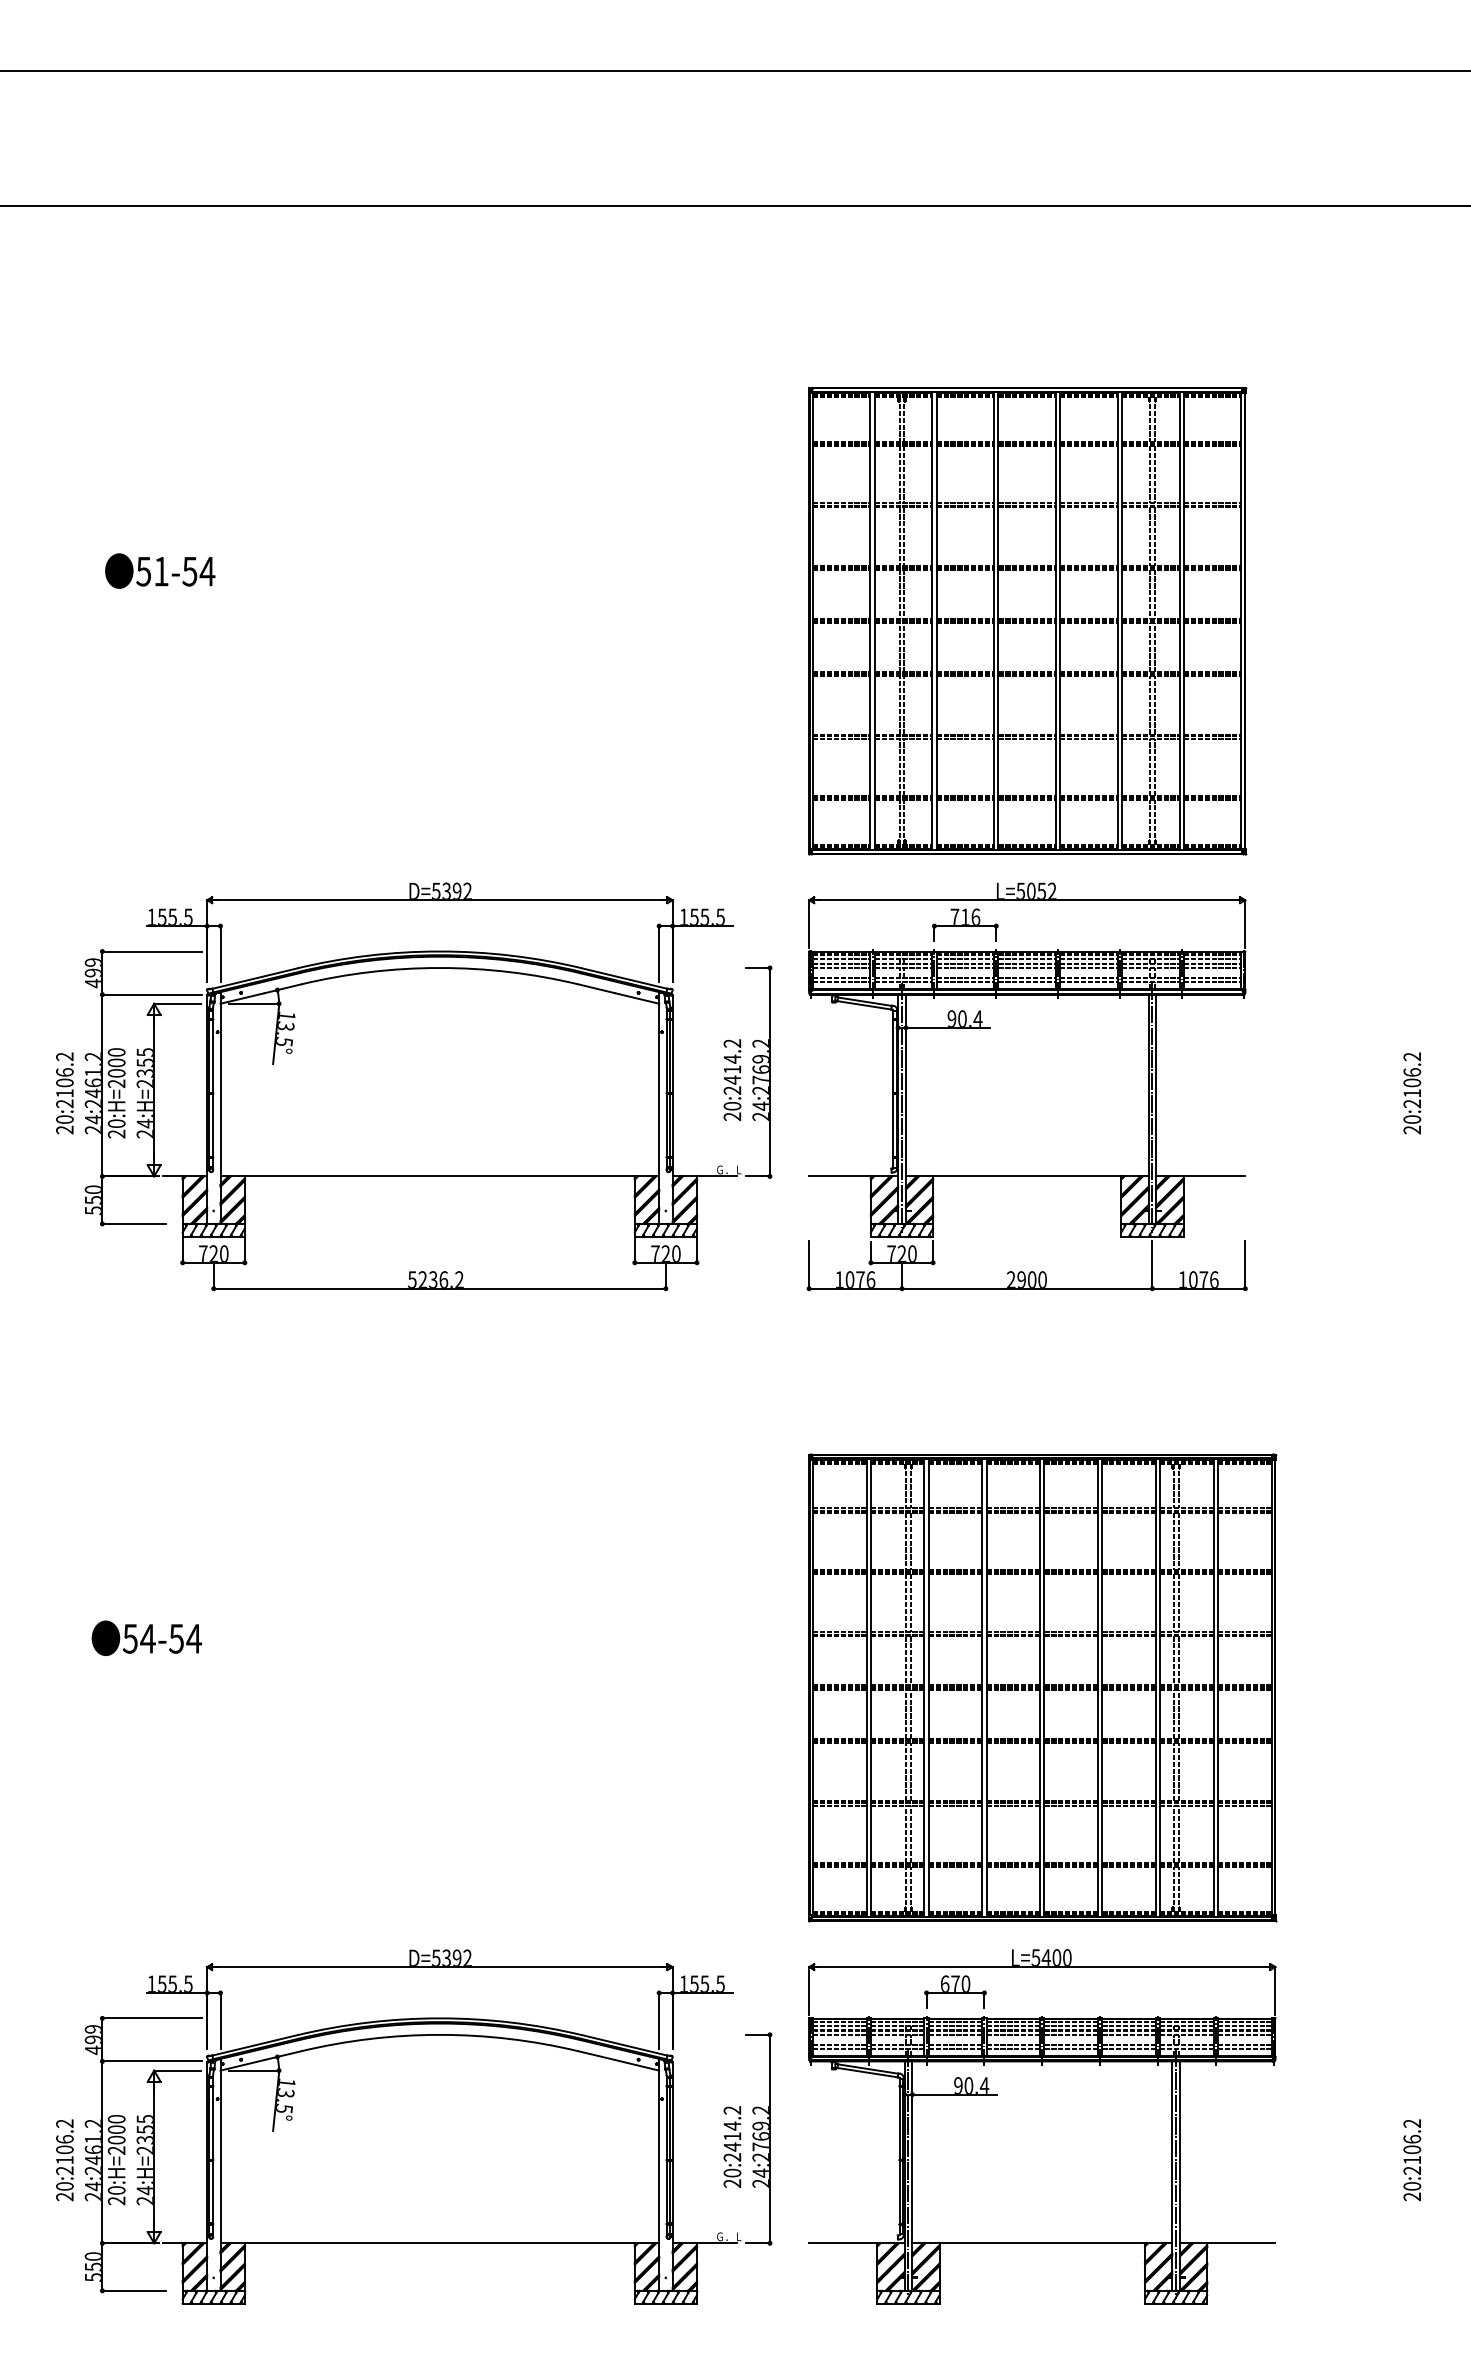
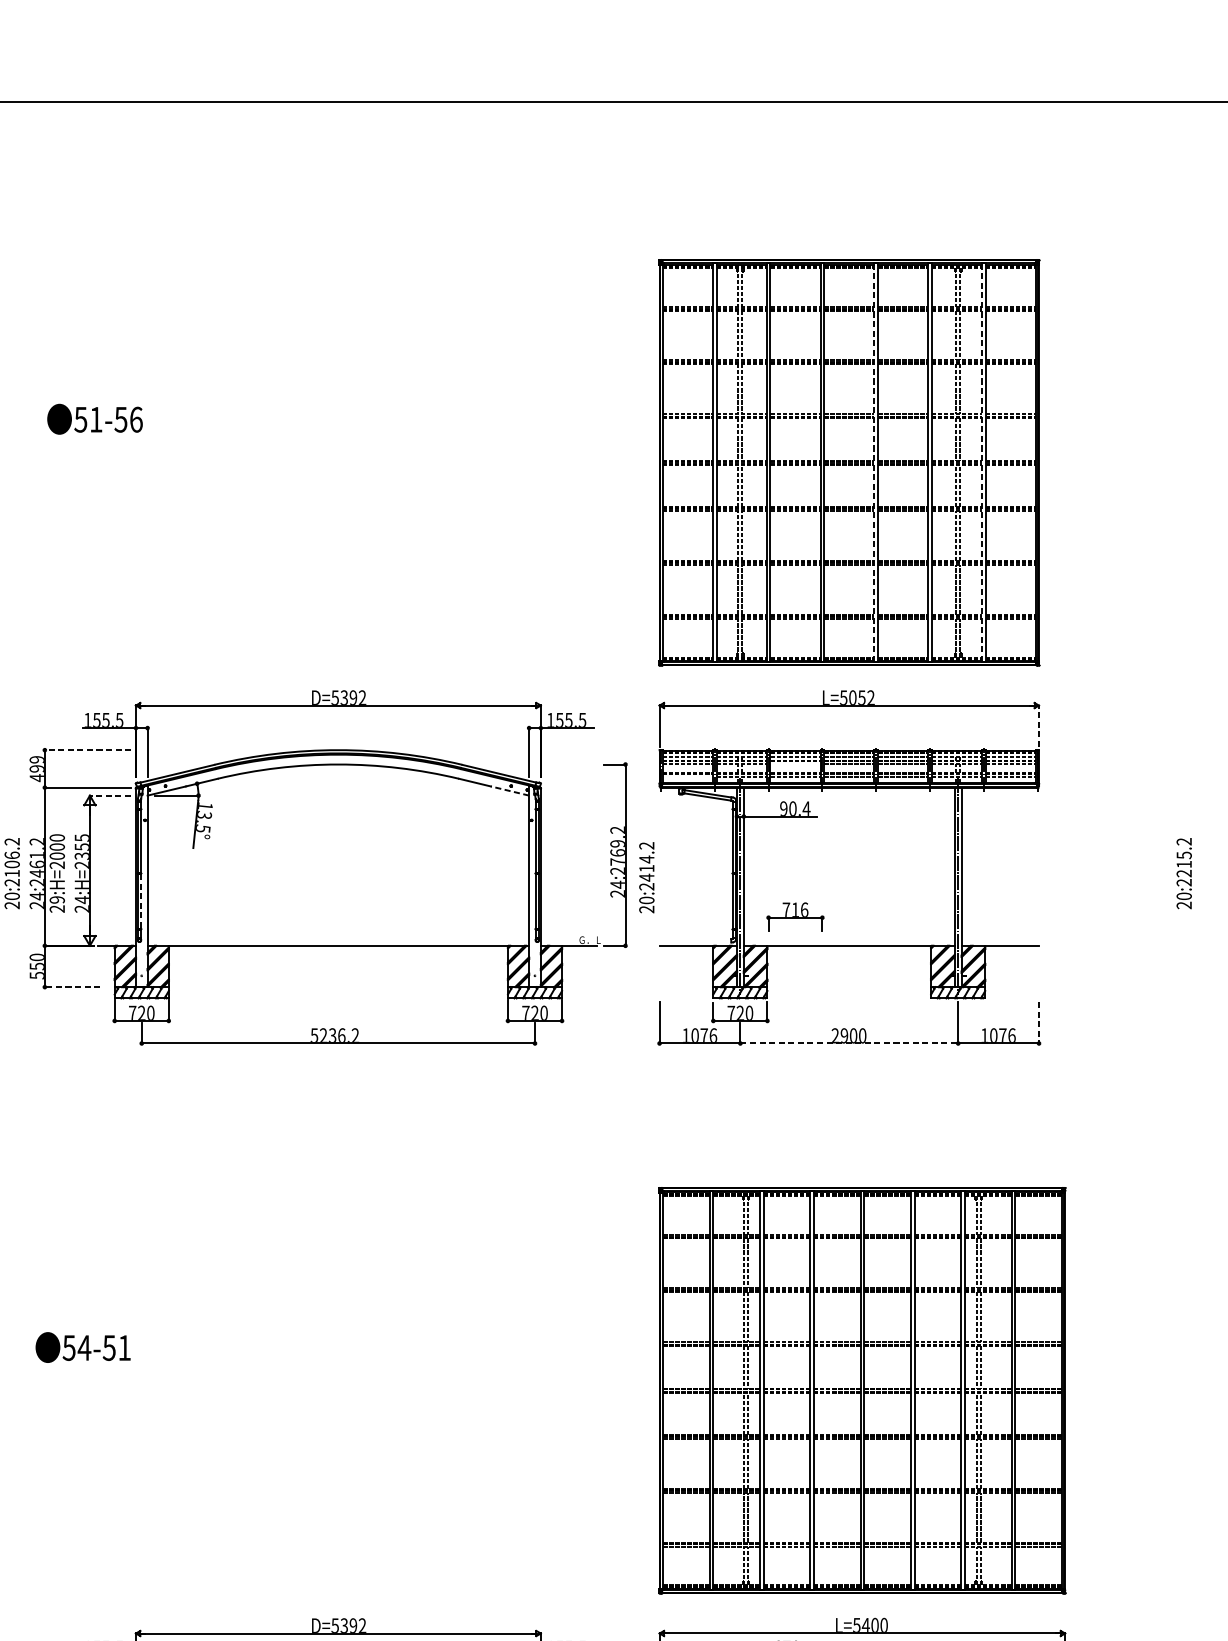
text: (207, 571) -> (136, 419), 51-54 -> 51-56
line: (1055, 620) -> (873, 462), solid -> dashed
line: (1179, 620) -> (981, 462), solid -> dashed
line: (1245, 923) -> (1039, 725), solid -> dashed
part: (965, 924) -> (795, 916), moved
line: (152, 951) -> (88, 750), solid -> dashed
line: (965, 967) -> (795, 764), removed
line: (841, 982) -> (687, 777), removed
line: (637, 998) -> (510, 791), solid -> dashed
line: (177, 1003) -> (110, 795), solid -> dashed
text: (732, 1080) -> (646, 878), moved
text: (1412, 1082) -> (1184, 864), 20:2106.2 -> 20:2215.2
text: (116, 1123) -> (57, 899), 20:H=2000 -> 29:H=2000
line: (213, 1125) -> (141, 901), solid -> dashed
line: (134, 1223) -> (72, 986), solid -> dashed
line: (1245, 1265) -> (1039, 1023), solid -> dashed
line: (1027, 1288) -> (849, 1043), solid -> dashed
text: (194, 1638) -> (124, 1347), 54-54 -> 54-51

